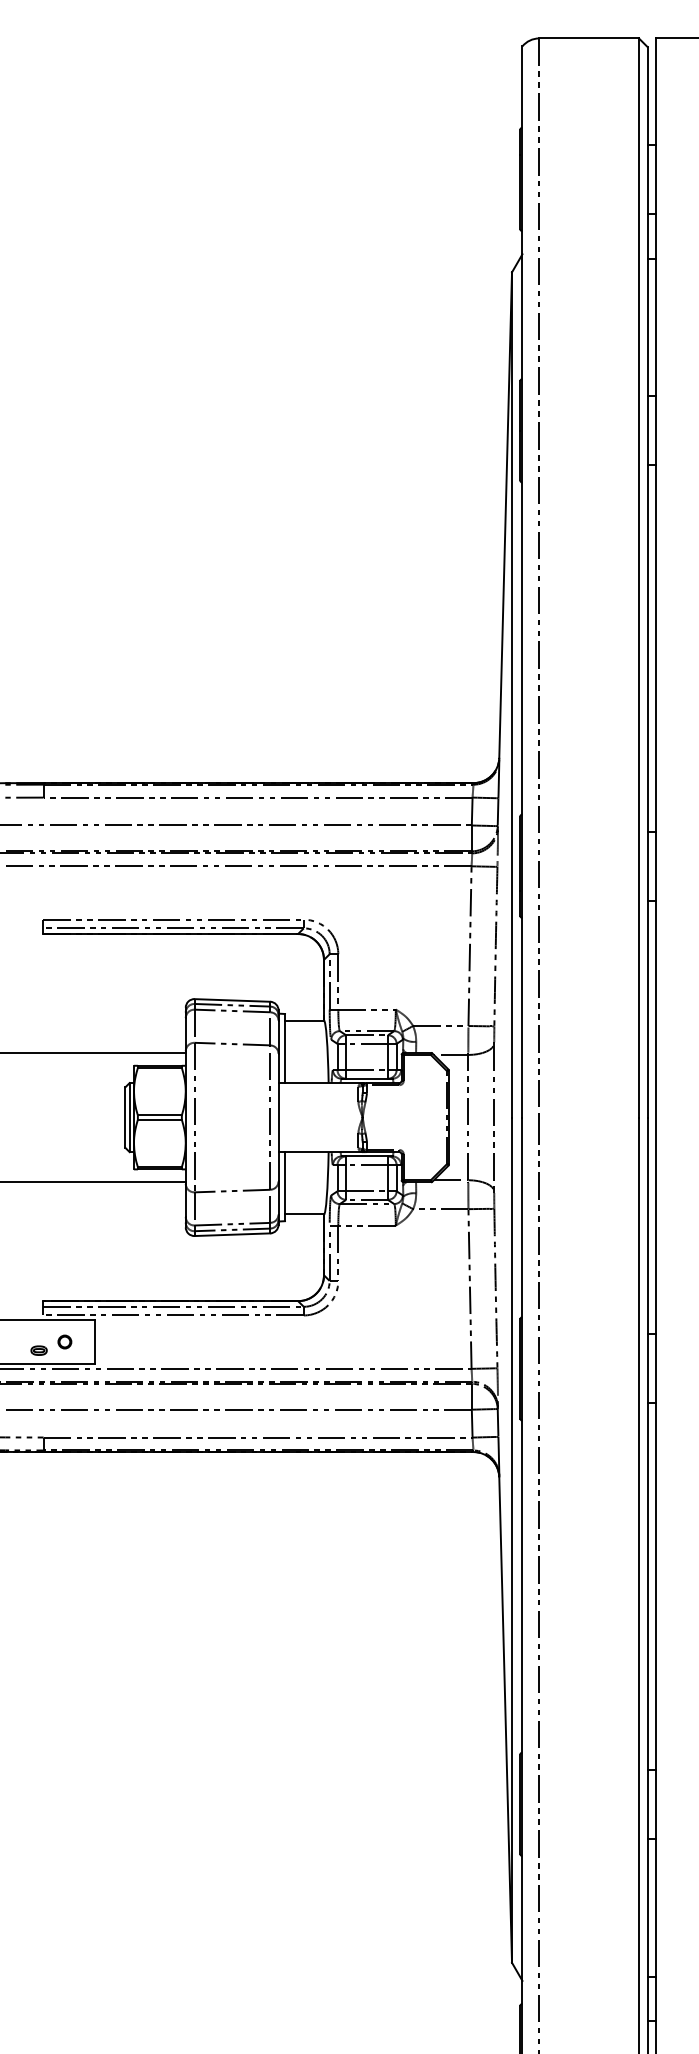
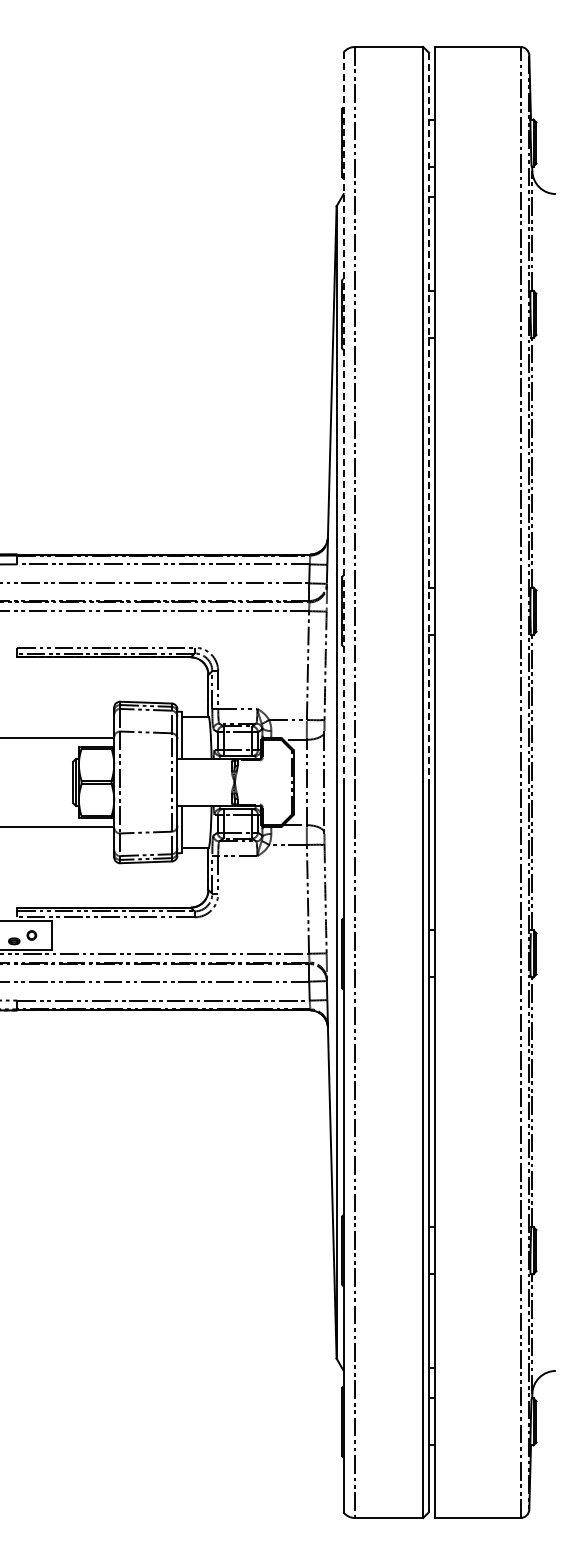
line: (522, 582) -> (343, 417), solid -> dashed
line: (648, 582) -> (429, 417), solid -> dashed

